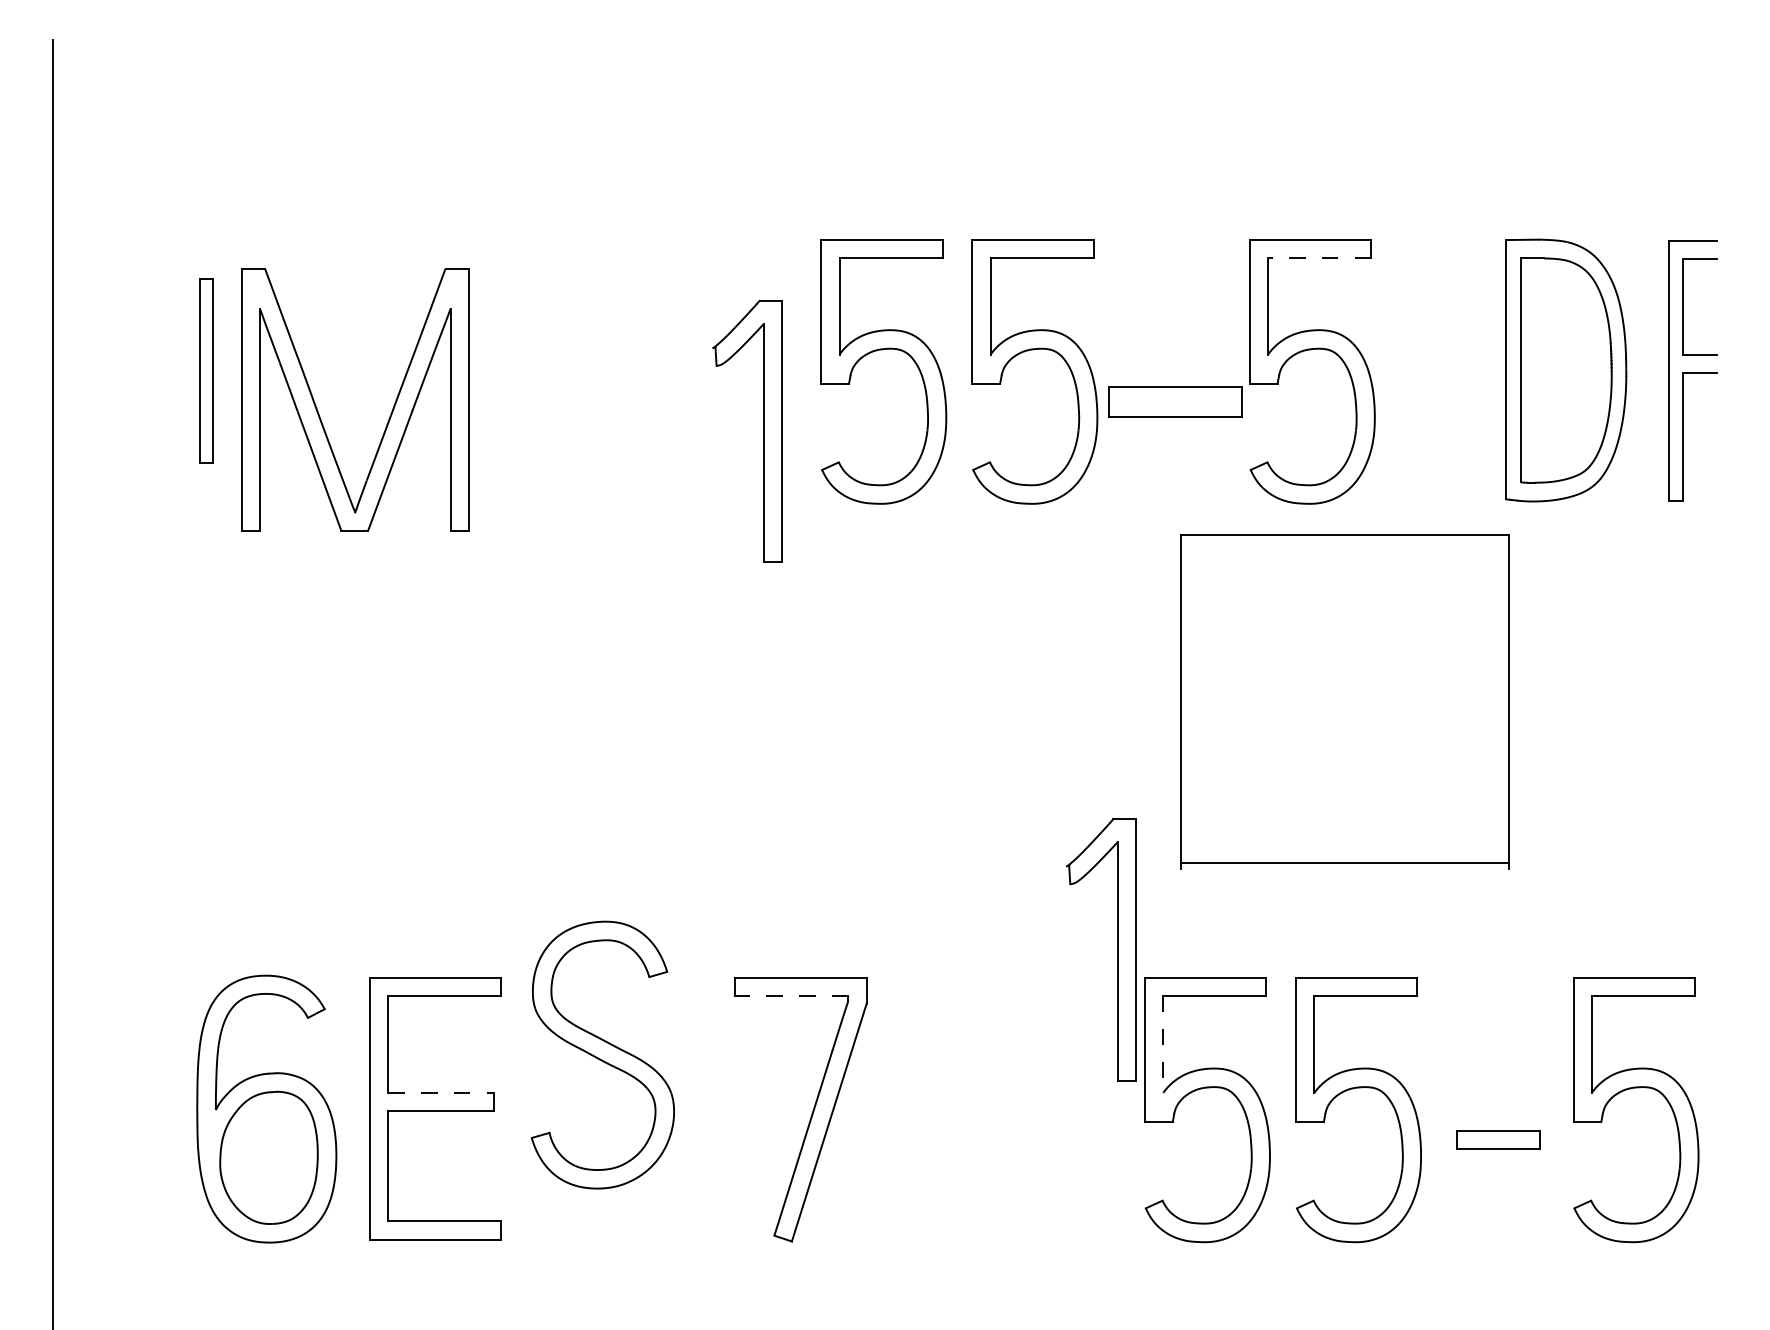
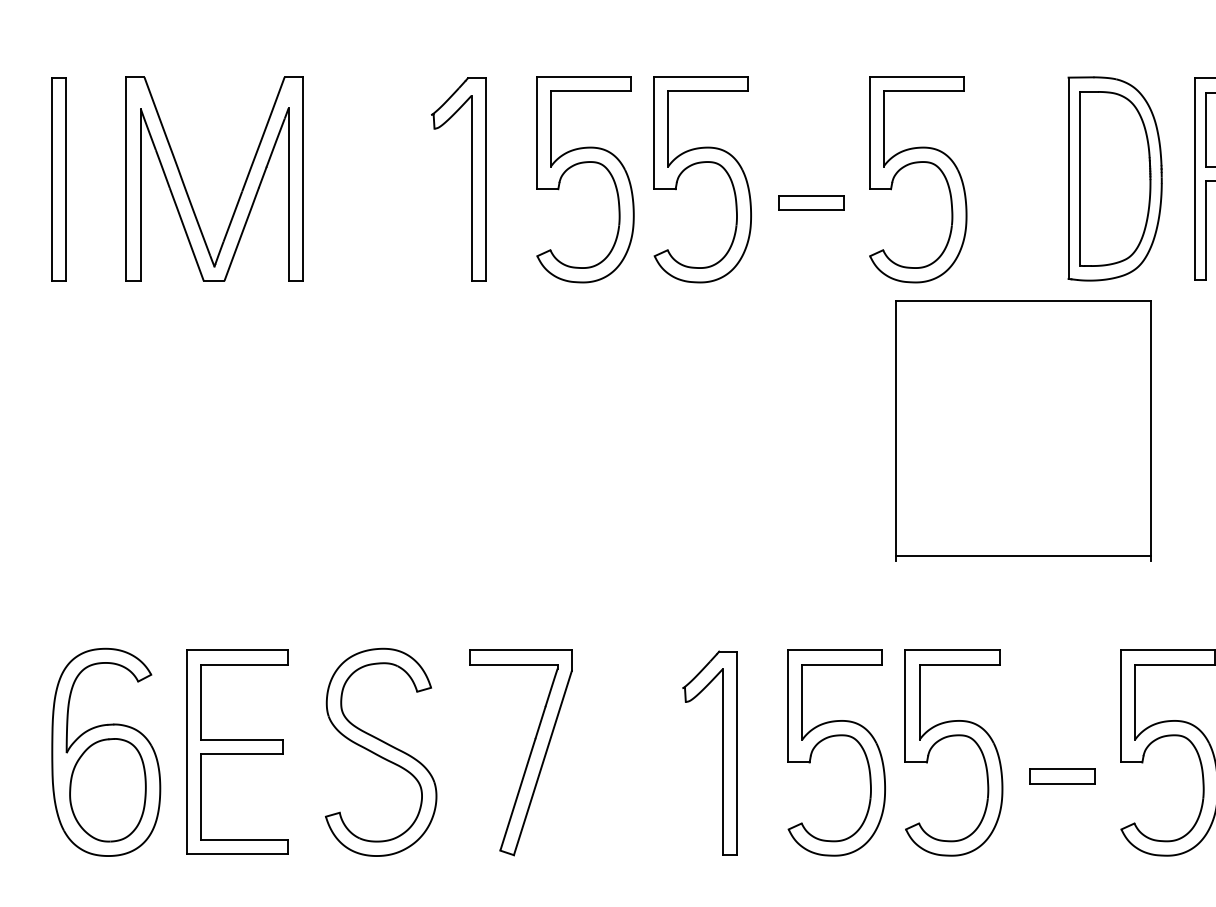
line: (1319, 257) -> (923, 91), dashed -> solid
part: (206, 370) -> (59, 178), size x1.43
part: (1174, 401) -> (810, 202), size x0.62
part: (391, 410) -> (242, 187), moved
part: (763, 430) -> (470, 178), moved
part: (1344, 701) -> (1022, 430), moved
part: (1117, 949) -> (722, 752), moved
line: (791, 996) -> (513, 664), dashed -> solid
line: (1163, 1045) -> (802, 702), dashed -> solid
part: (602, 1054) -> (380, 751), moved
line: (441, 1092) -> (241, 739), dashed -> solid

